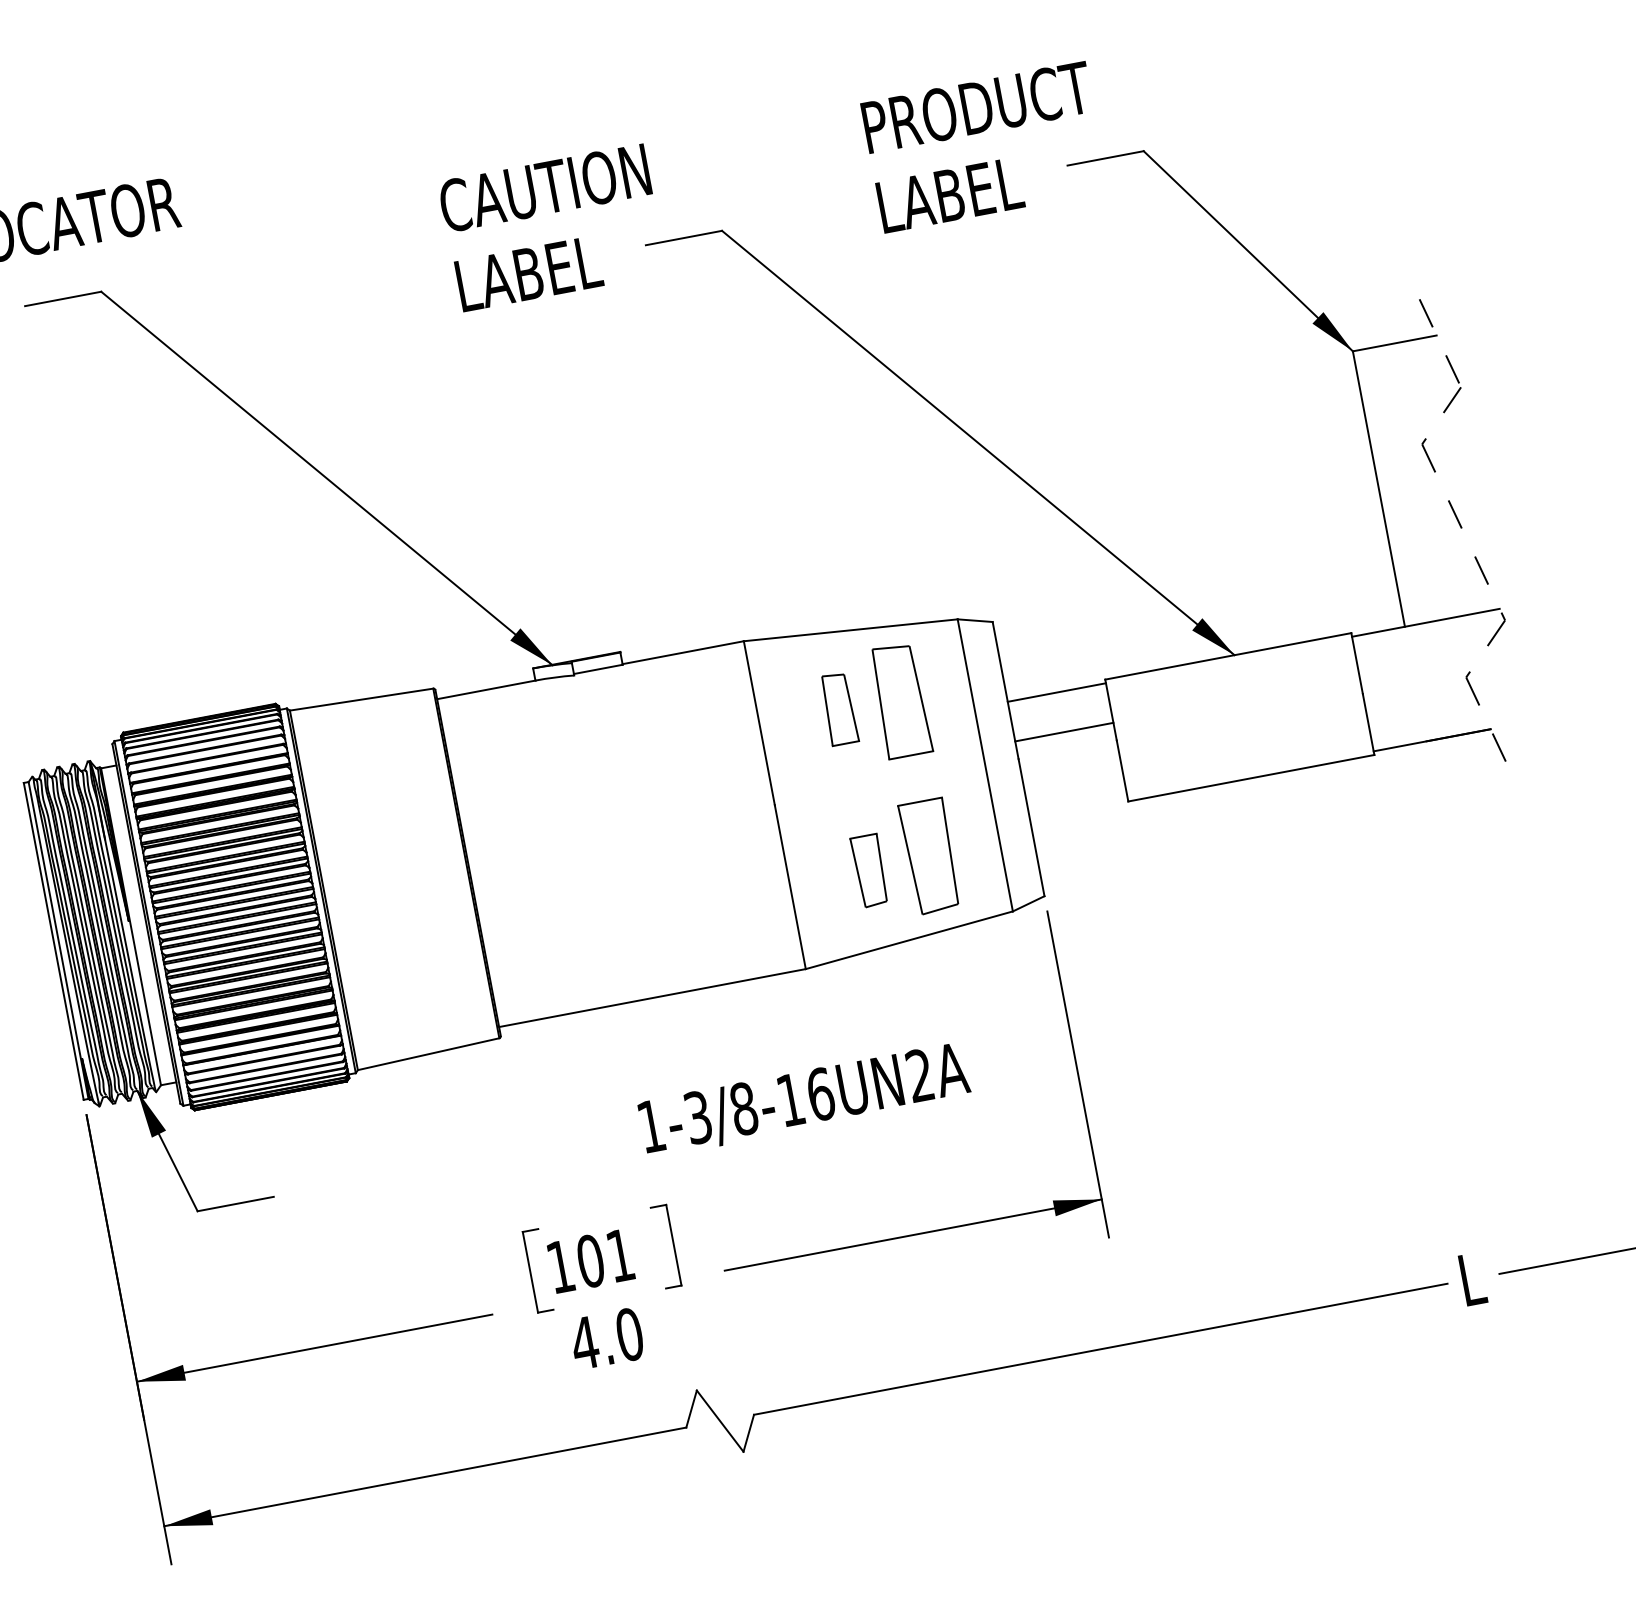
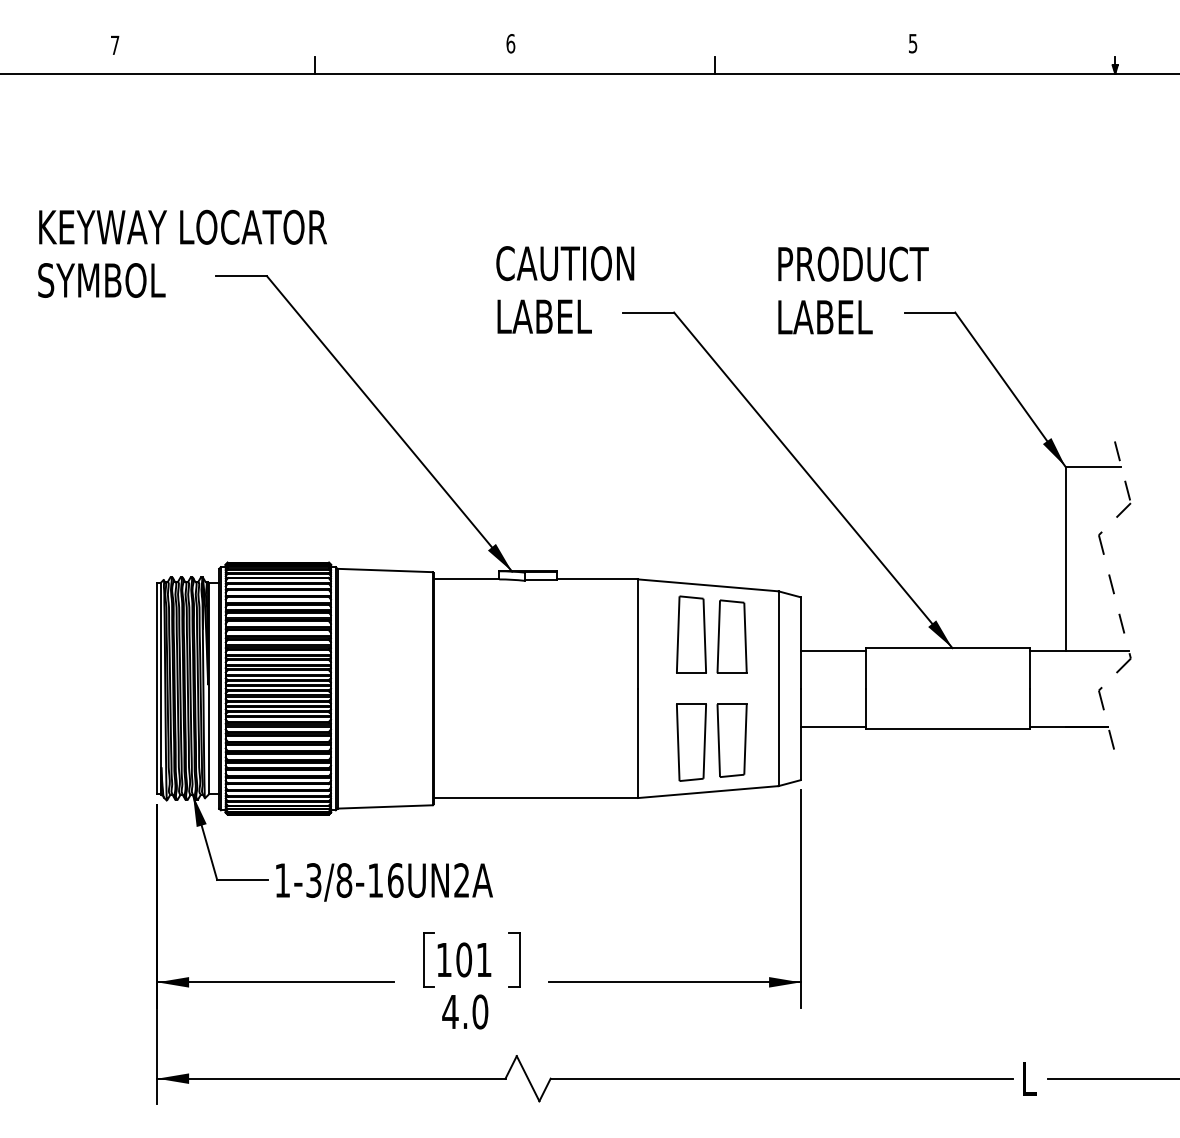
part: (839, 708) -> (691, 634), size x1.67
line: (1064, 731) -> (833, 726), moved
part: (869, 870) -> (691, 742), size x1.67
text: (804, 1100) -> (384, 882), moved

